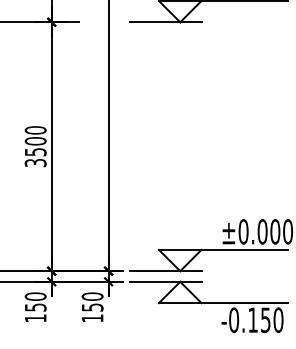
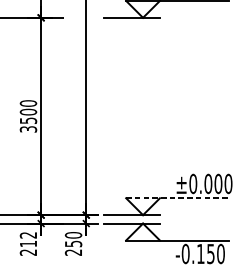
line: (223, 249) -> (177, 197), solid -> dashed
text: (35, 307) -> (28, 243), 150 -> 212
text: (92, 318) -> (73, 252), 150 -> 250

